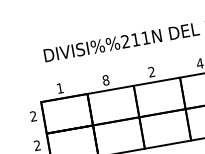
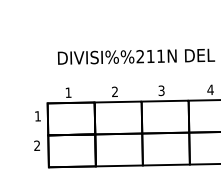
text: (151, 72) -> (161, 91), 2 -> 3
text: (106, 79) -> (115, 91), 8 -> 2
text: (33, 116) -> (37, 116), 2 -> 1

